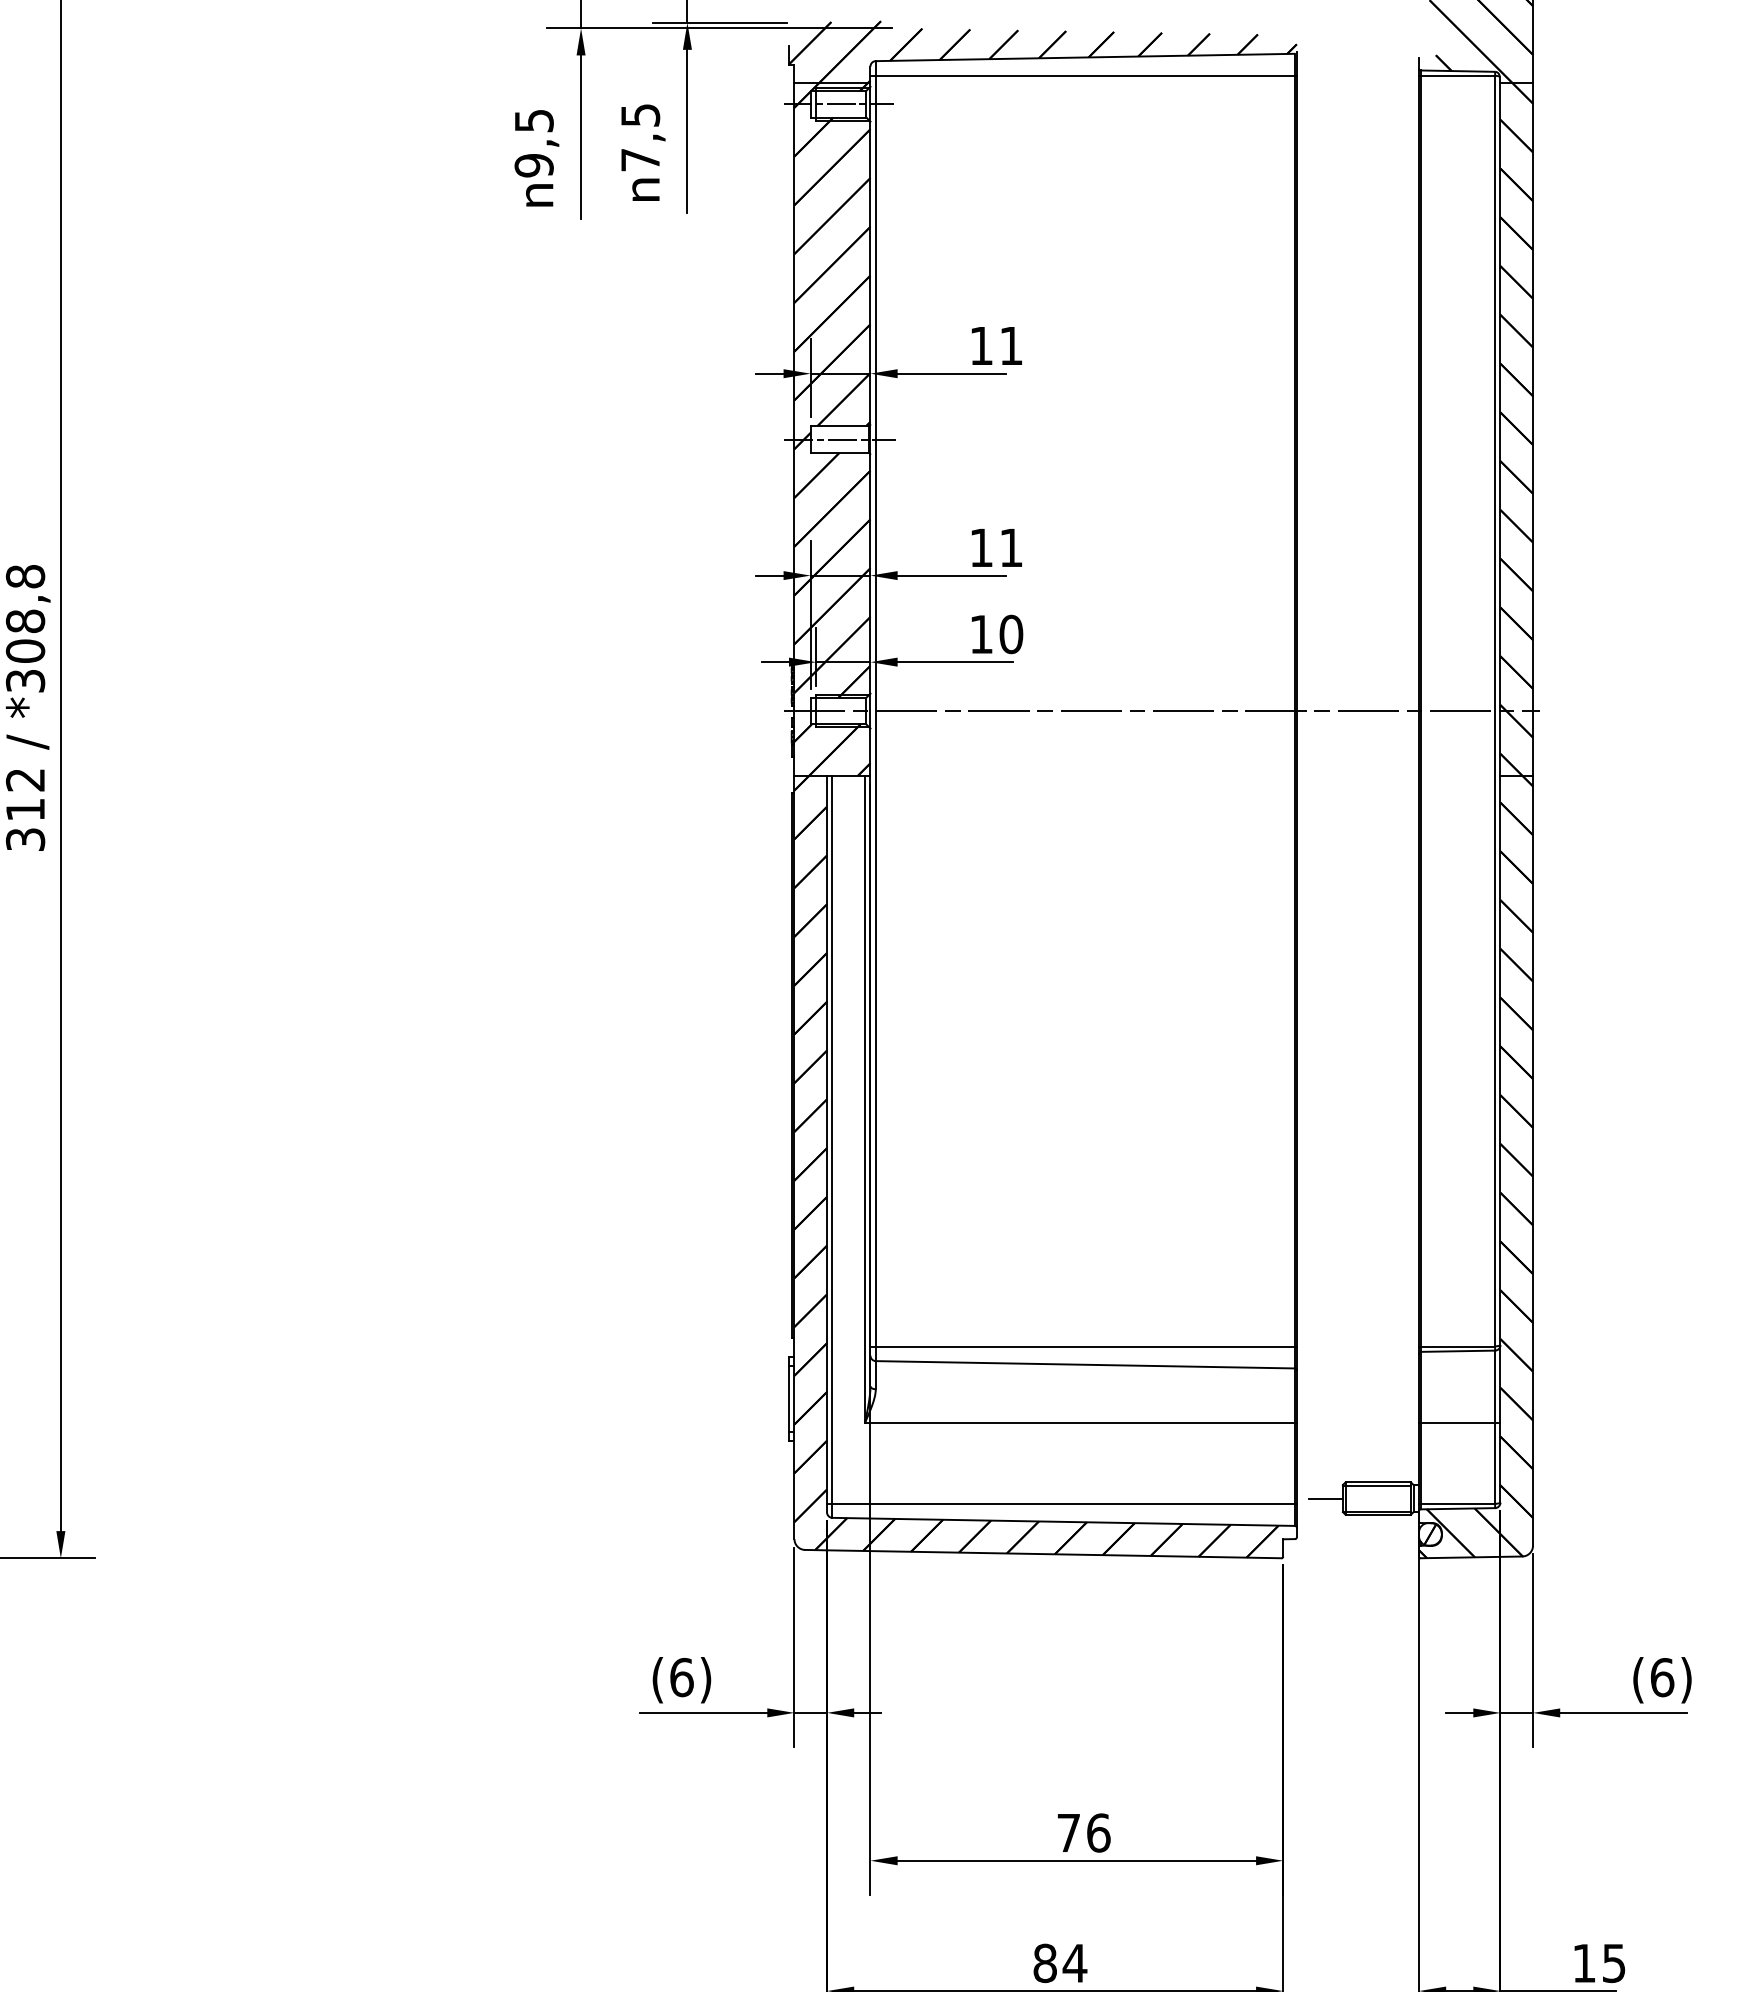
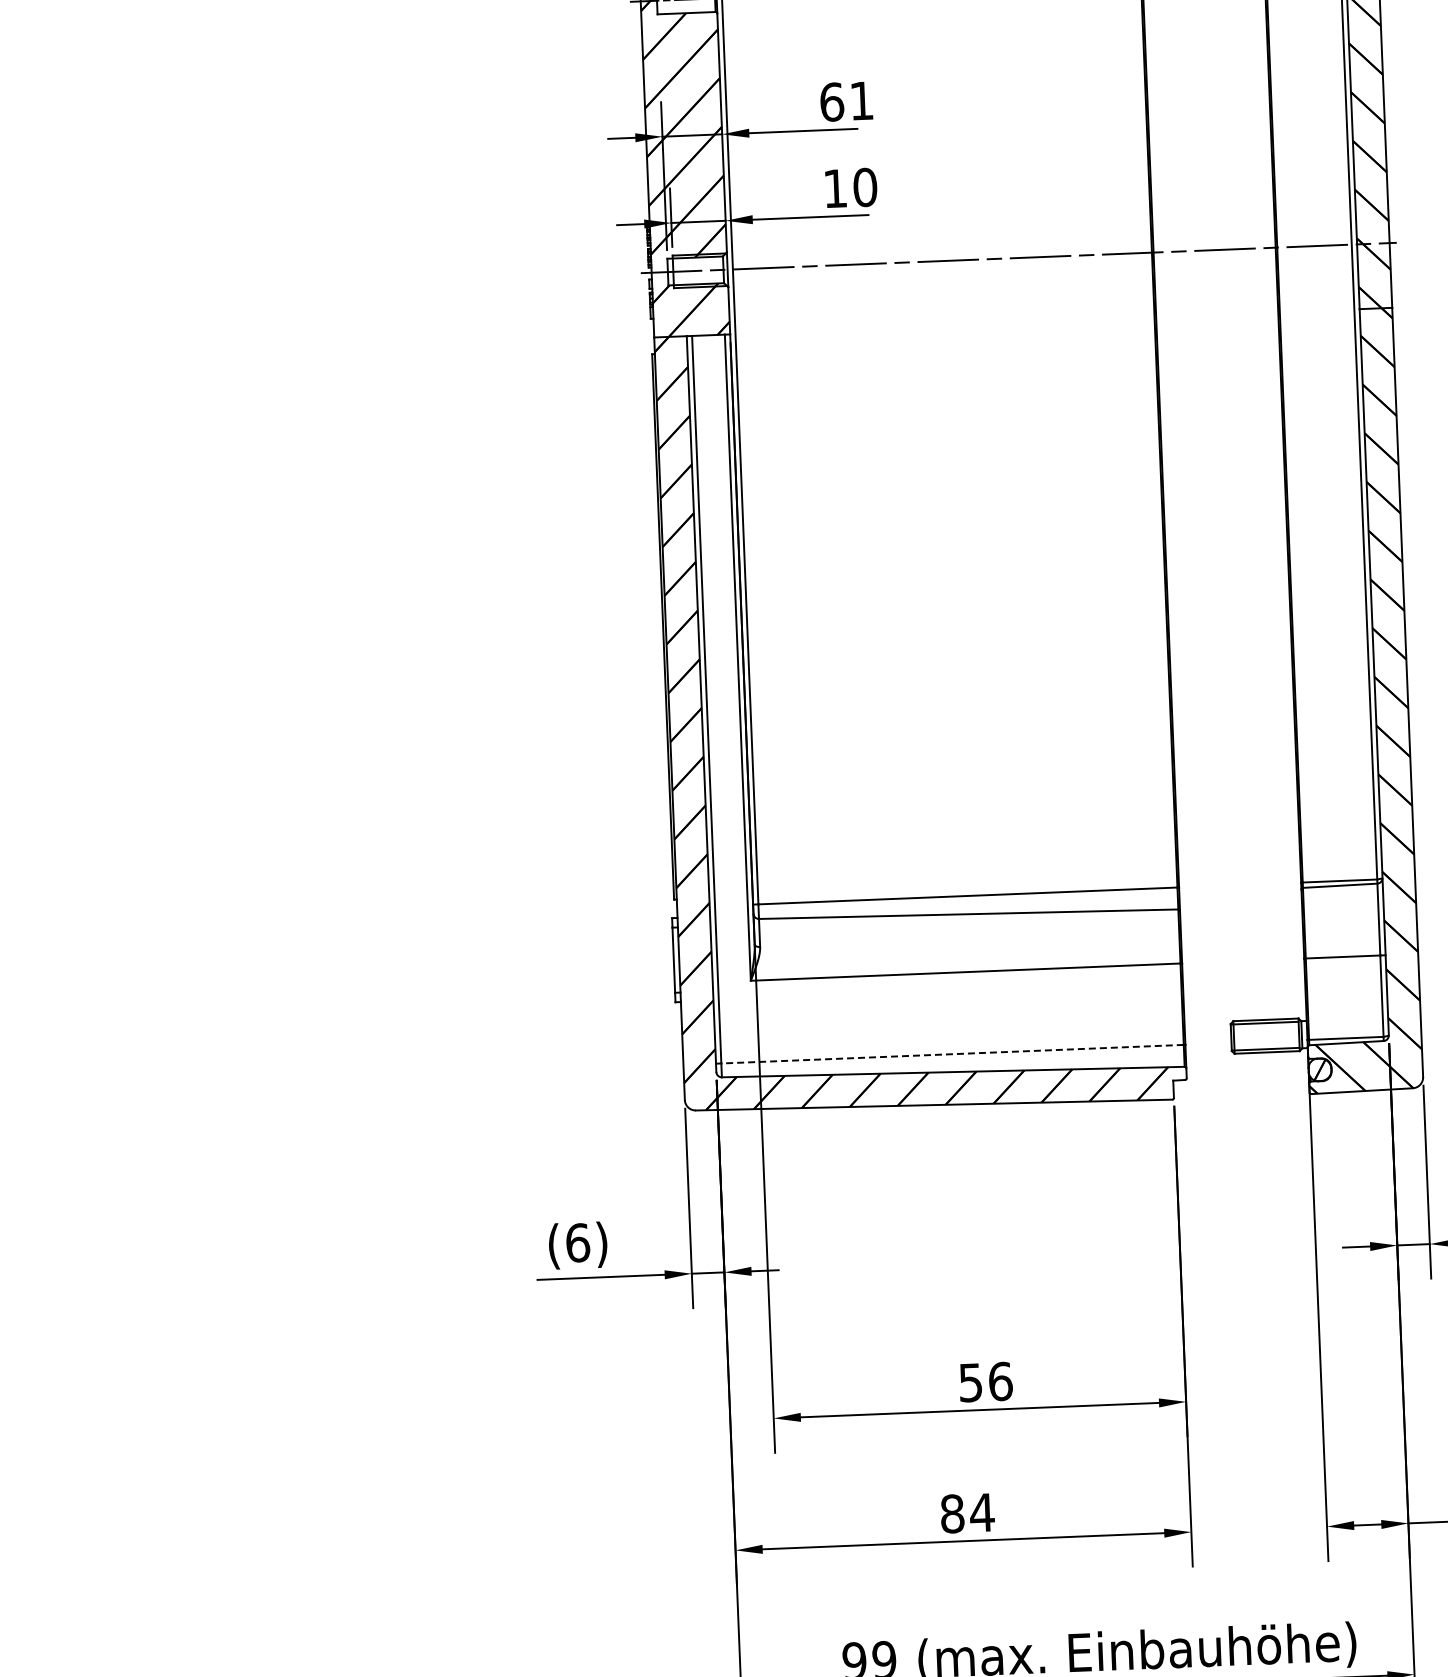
text: (981, 547) -> (831, 101), 11 -> 61
line: (1325, 1498) -> (1213, 1038), removed
line: (1063, 1504) -> (952, 1054), solid -> dashed
text: (1068, 1833) -> (970, 1383), 76 -> 56

